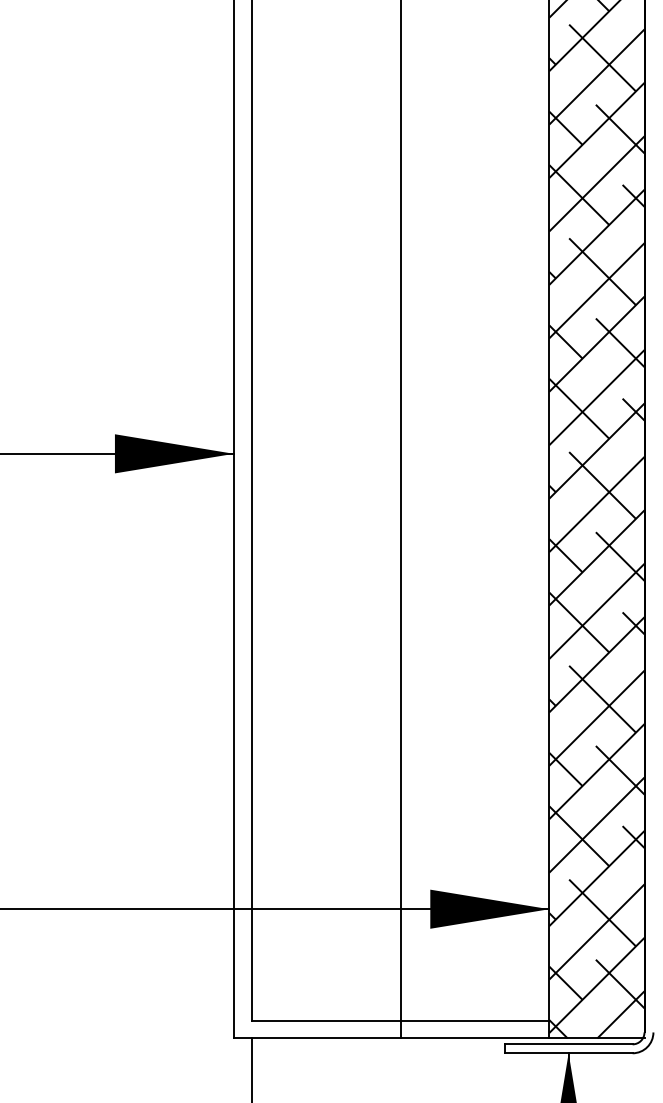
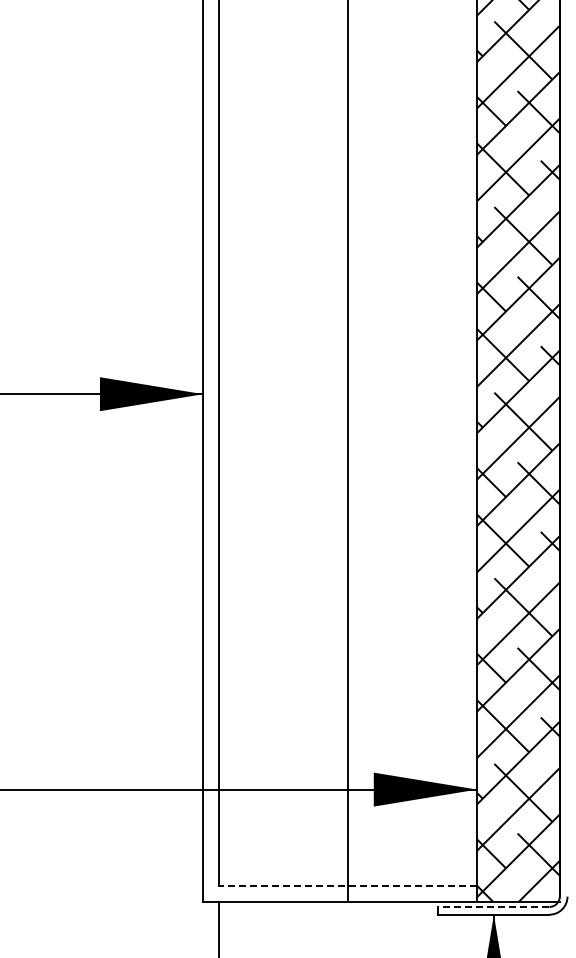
line: (400, 1020) -> (347, 886), solid -> dashed
line: (568, 1043) -> (493, 906), solid -> dashed

